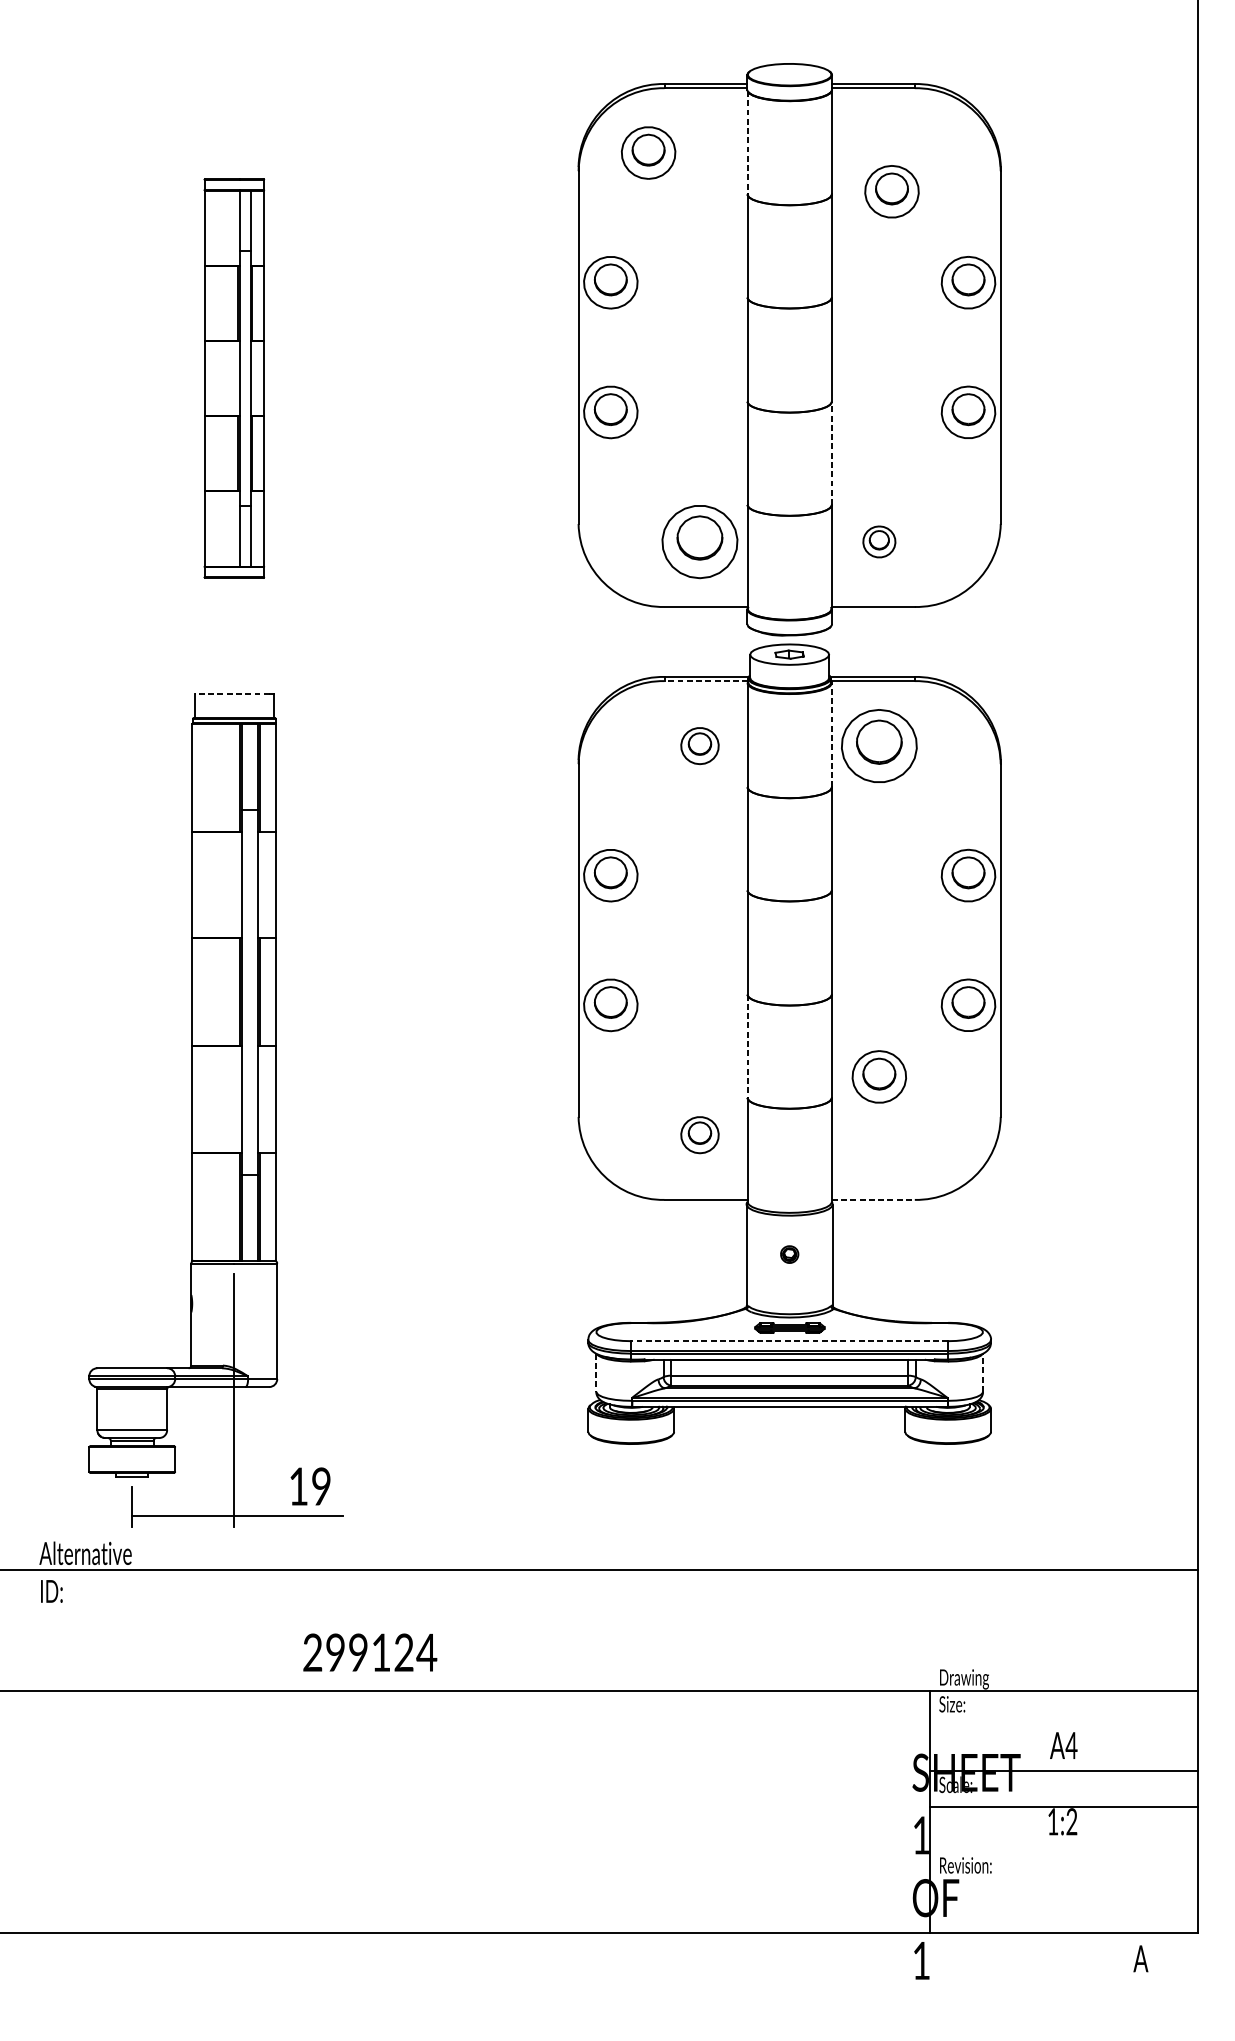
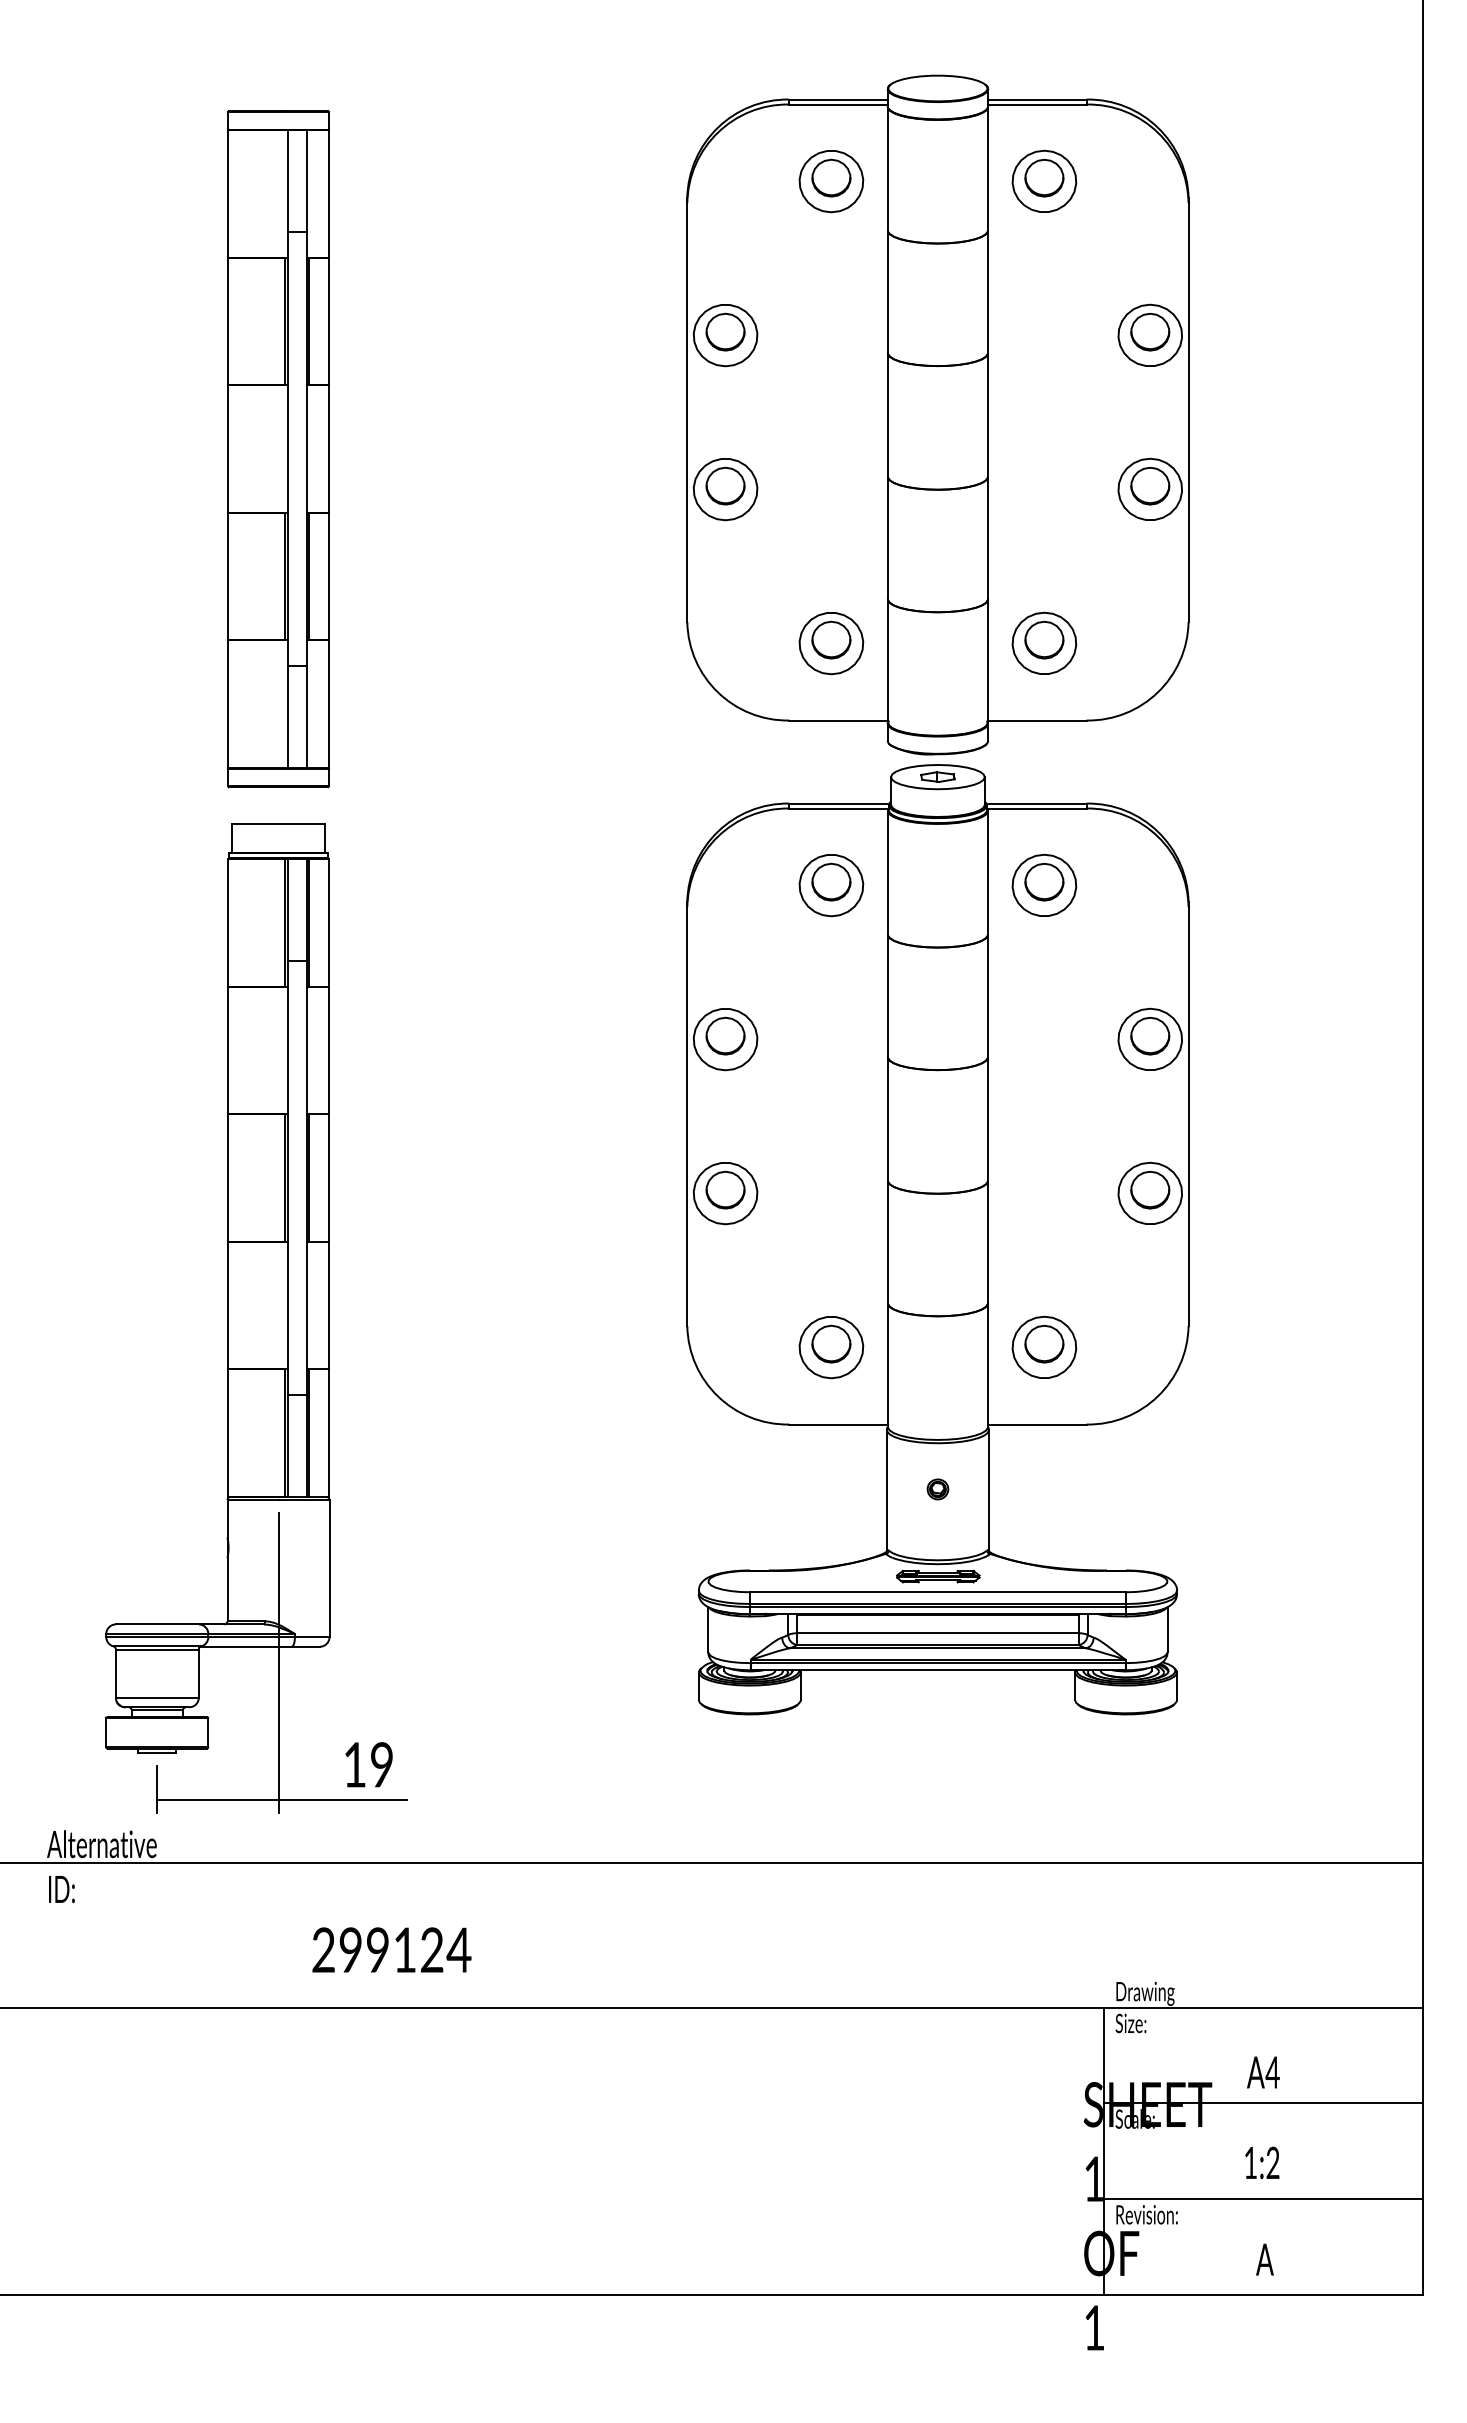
line: (747, 142) -> (887, 169), dashed -> solid
part: (648, 153) -> (831, 181), moved
part: (892, 190) -> (1044, 180), moved
part: (234, 378) -> (278, 449), size x1.43
line: (832, 452) -> (988, 537), dashed -> solid
part: (879, 541) -> (1044, 642), size x1.67
part: (700, 542) -> (831, 643), size x0.71
line: (706, 681) -> (839, 808), dashed -> solid
line: (231, 694) -> (275, 824), dashed -> solid
line: (832, 734) -> (988, 872), dashed -> solid
part: (700, 745) -> (831, 885), size x1.43
part: (879, 745) -> (1044, 884), size x0.71
line: (747, 1046) -> (887, 1242), dashed -> solid
part: (879, 1076) -> (1044, 1346), moved
part: (700, 1135) -> (831, 1347), size x1.43
line: (873, 1199) -> (1037, 1424), dashed -> solid
line: (789, 1341) -> (937, 1592), dashed -> solid
line: (596, 1372) -> (708, 1629), dashed -> solid
line: (983, 1372) -> (1167, 1629), dashed -> solid
text: (369, 1652) -> (391, 1949), moved
line: (1063, 1806) -> (1263, 2198), moved
text: (1140, 1958) -> (1264, 2259), moved

